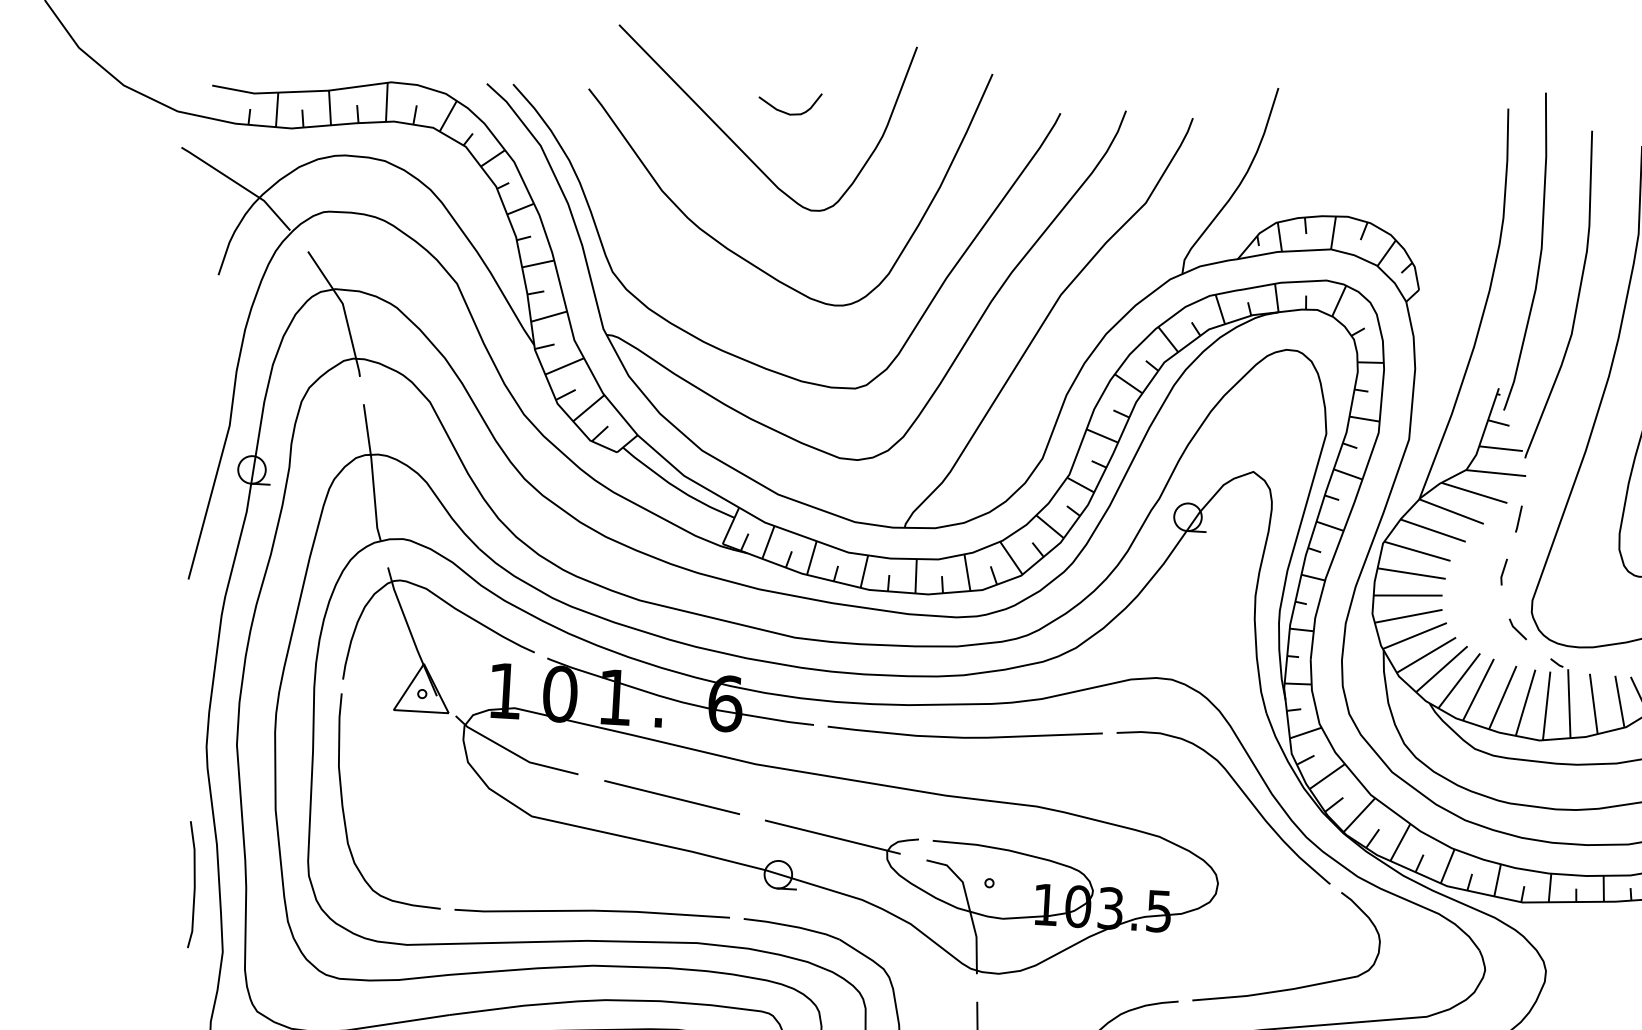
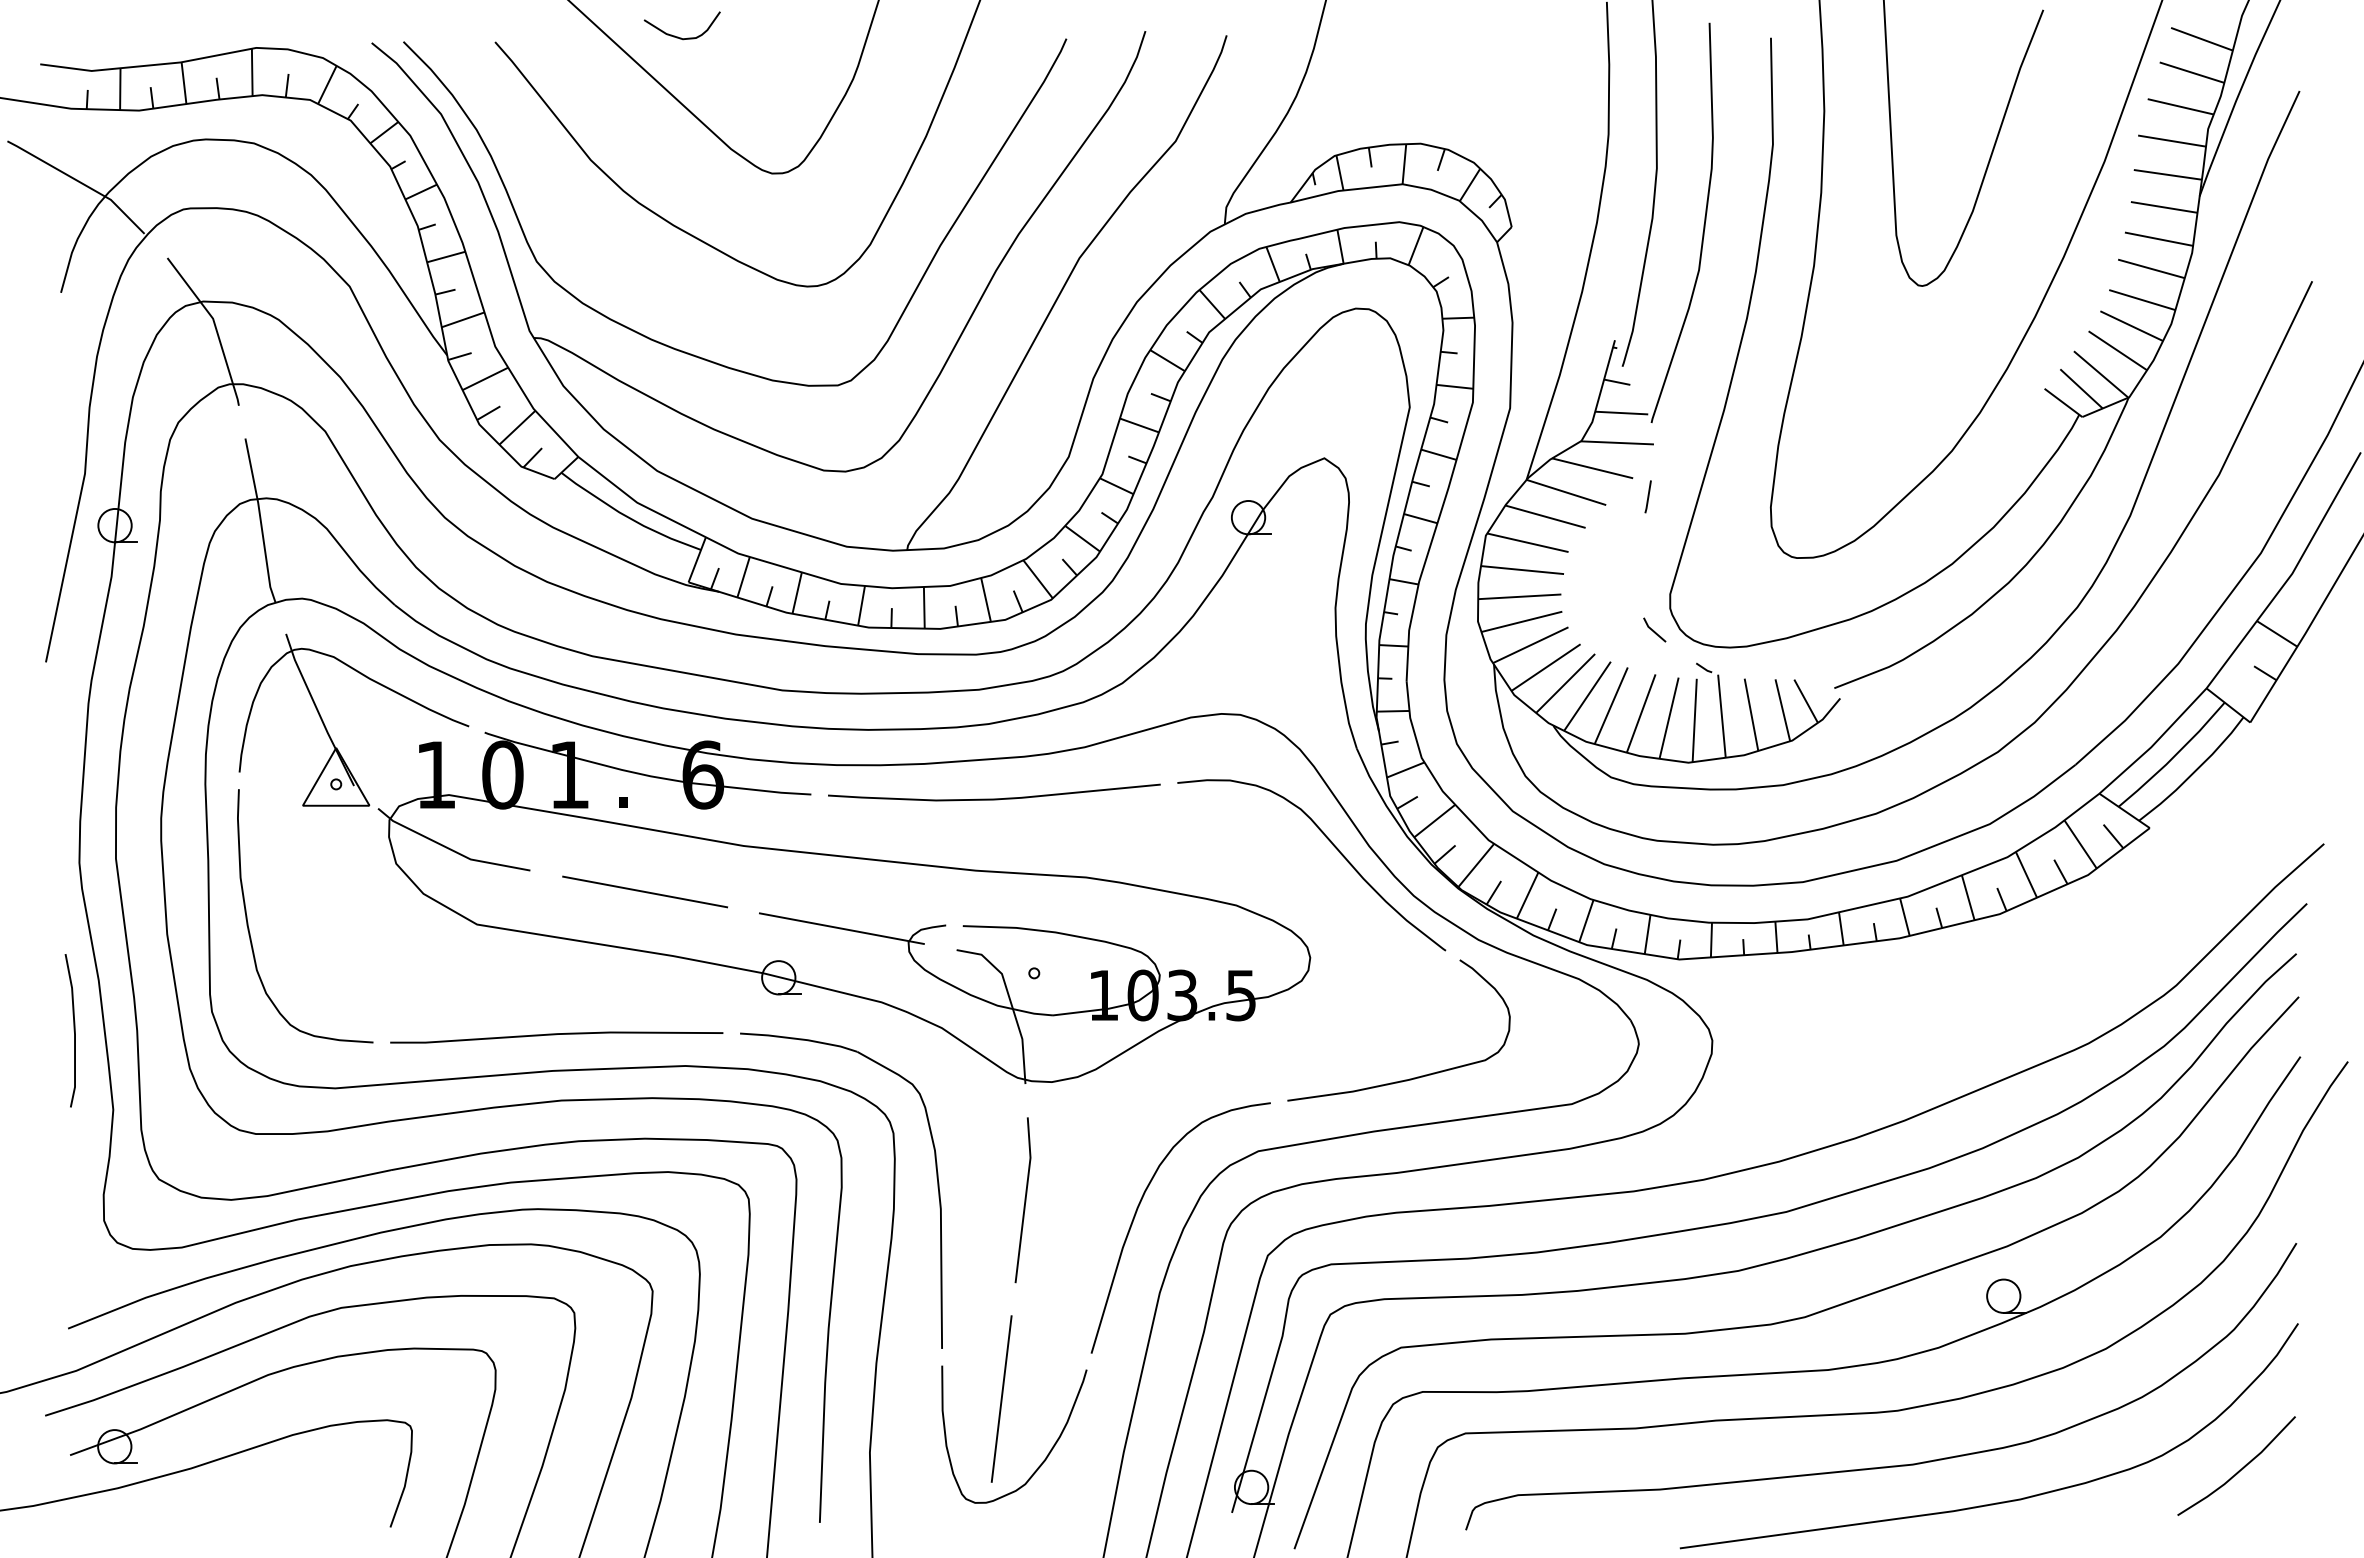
curve: (786, 112) -> (678, 36), moved
line: (1503, 571) -> (1633, 561), removed

